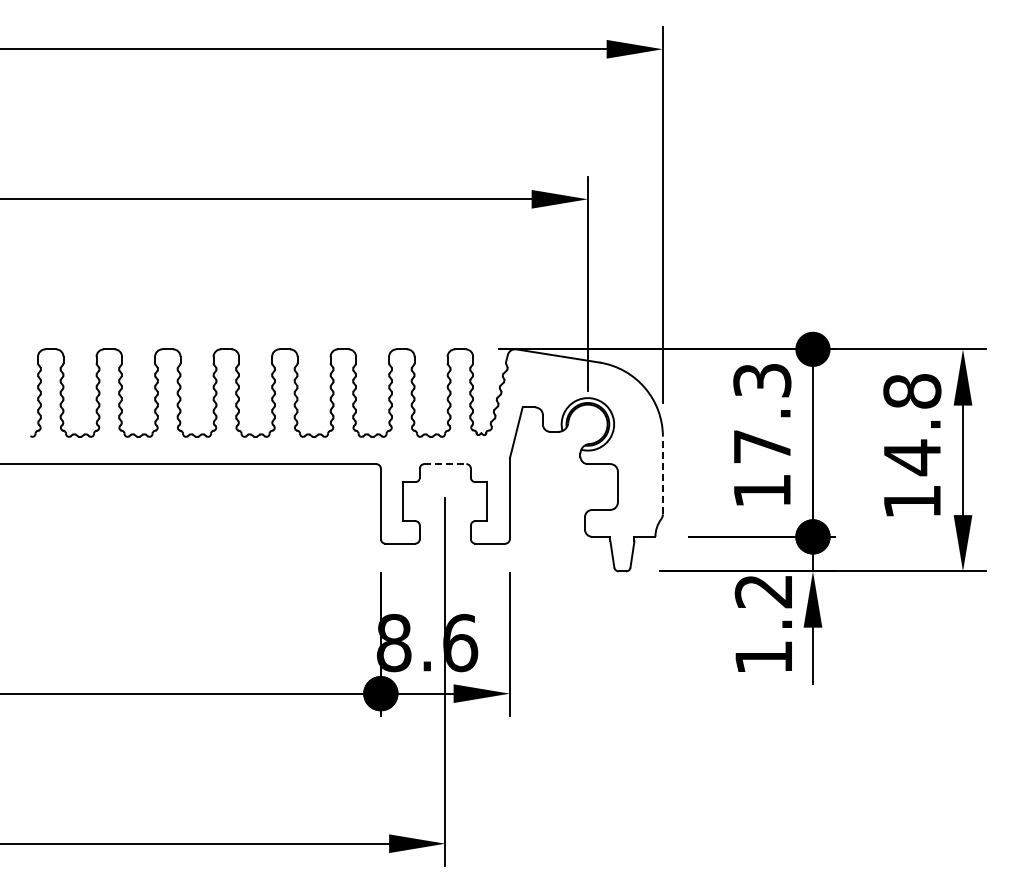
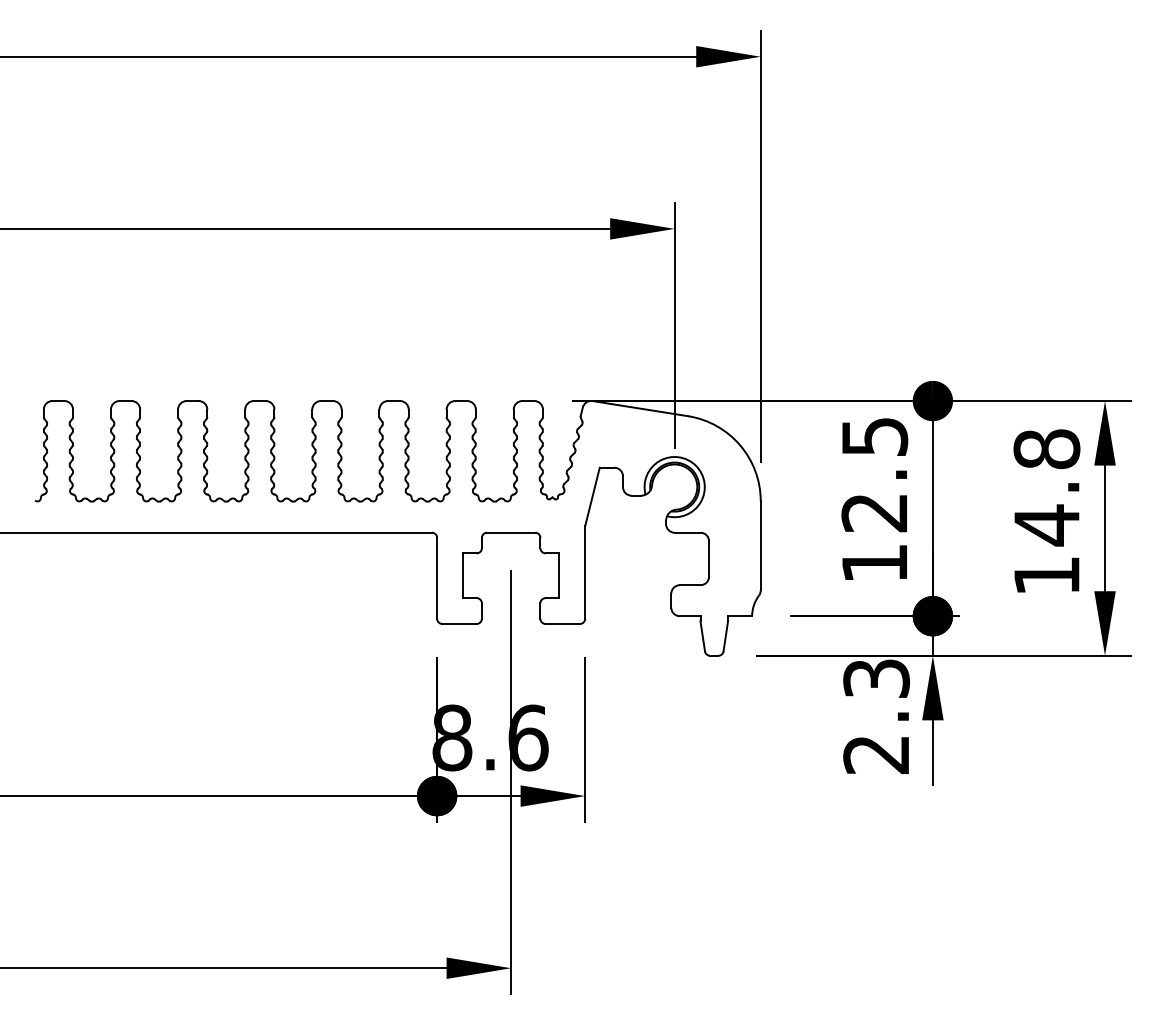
text: (761, 413) -> (873, 474), 17.3 -> 12.5
line: (445, 464) -> (511, 533), dashed -> solid
line: (662, 475) -> (760, 545), dashed -> solid
text: (763, 624) -> (876, 716), 1.2 -> 2.3

